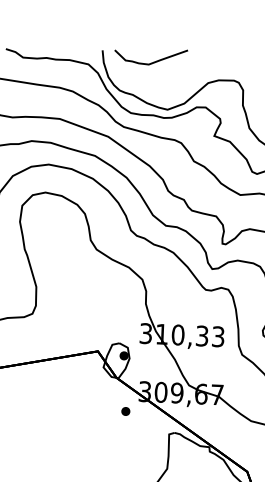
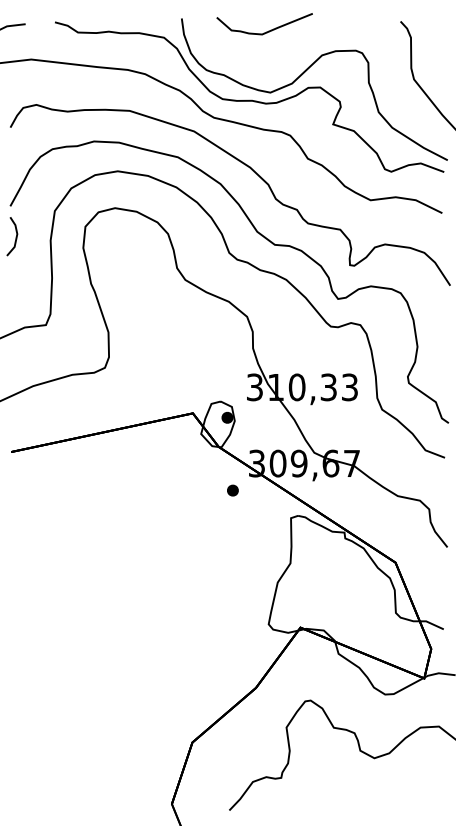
curve: (153, 61) -> (268, 30), moved

